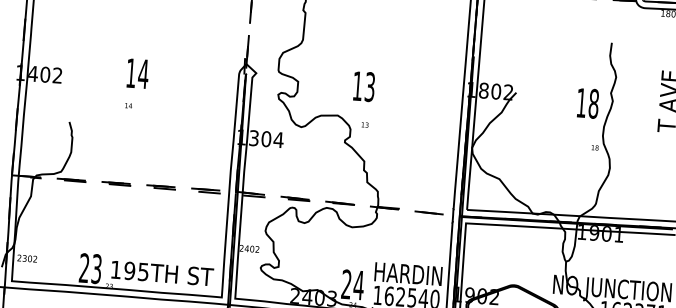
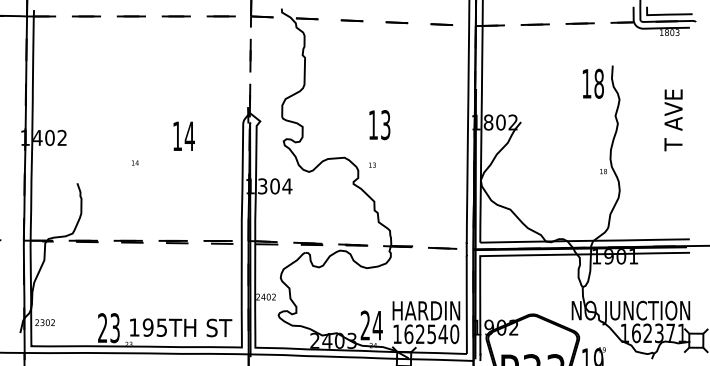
text: (137, 72) -> (183, 135), moved
text: (363, 87) -> (379, 125), moved
text: (587, 103) -> (592, 83), moved

